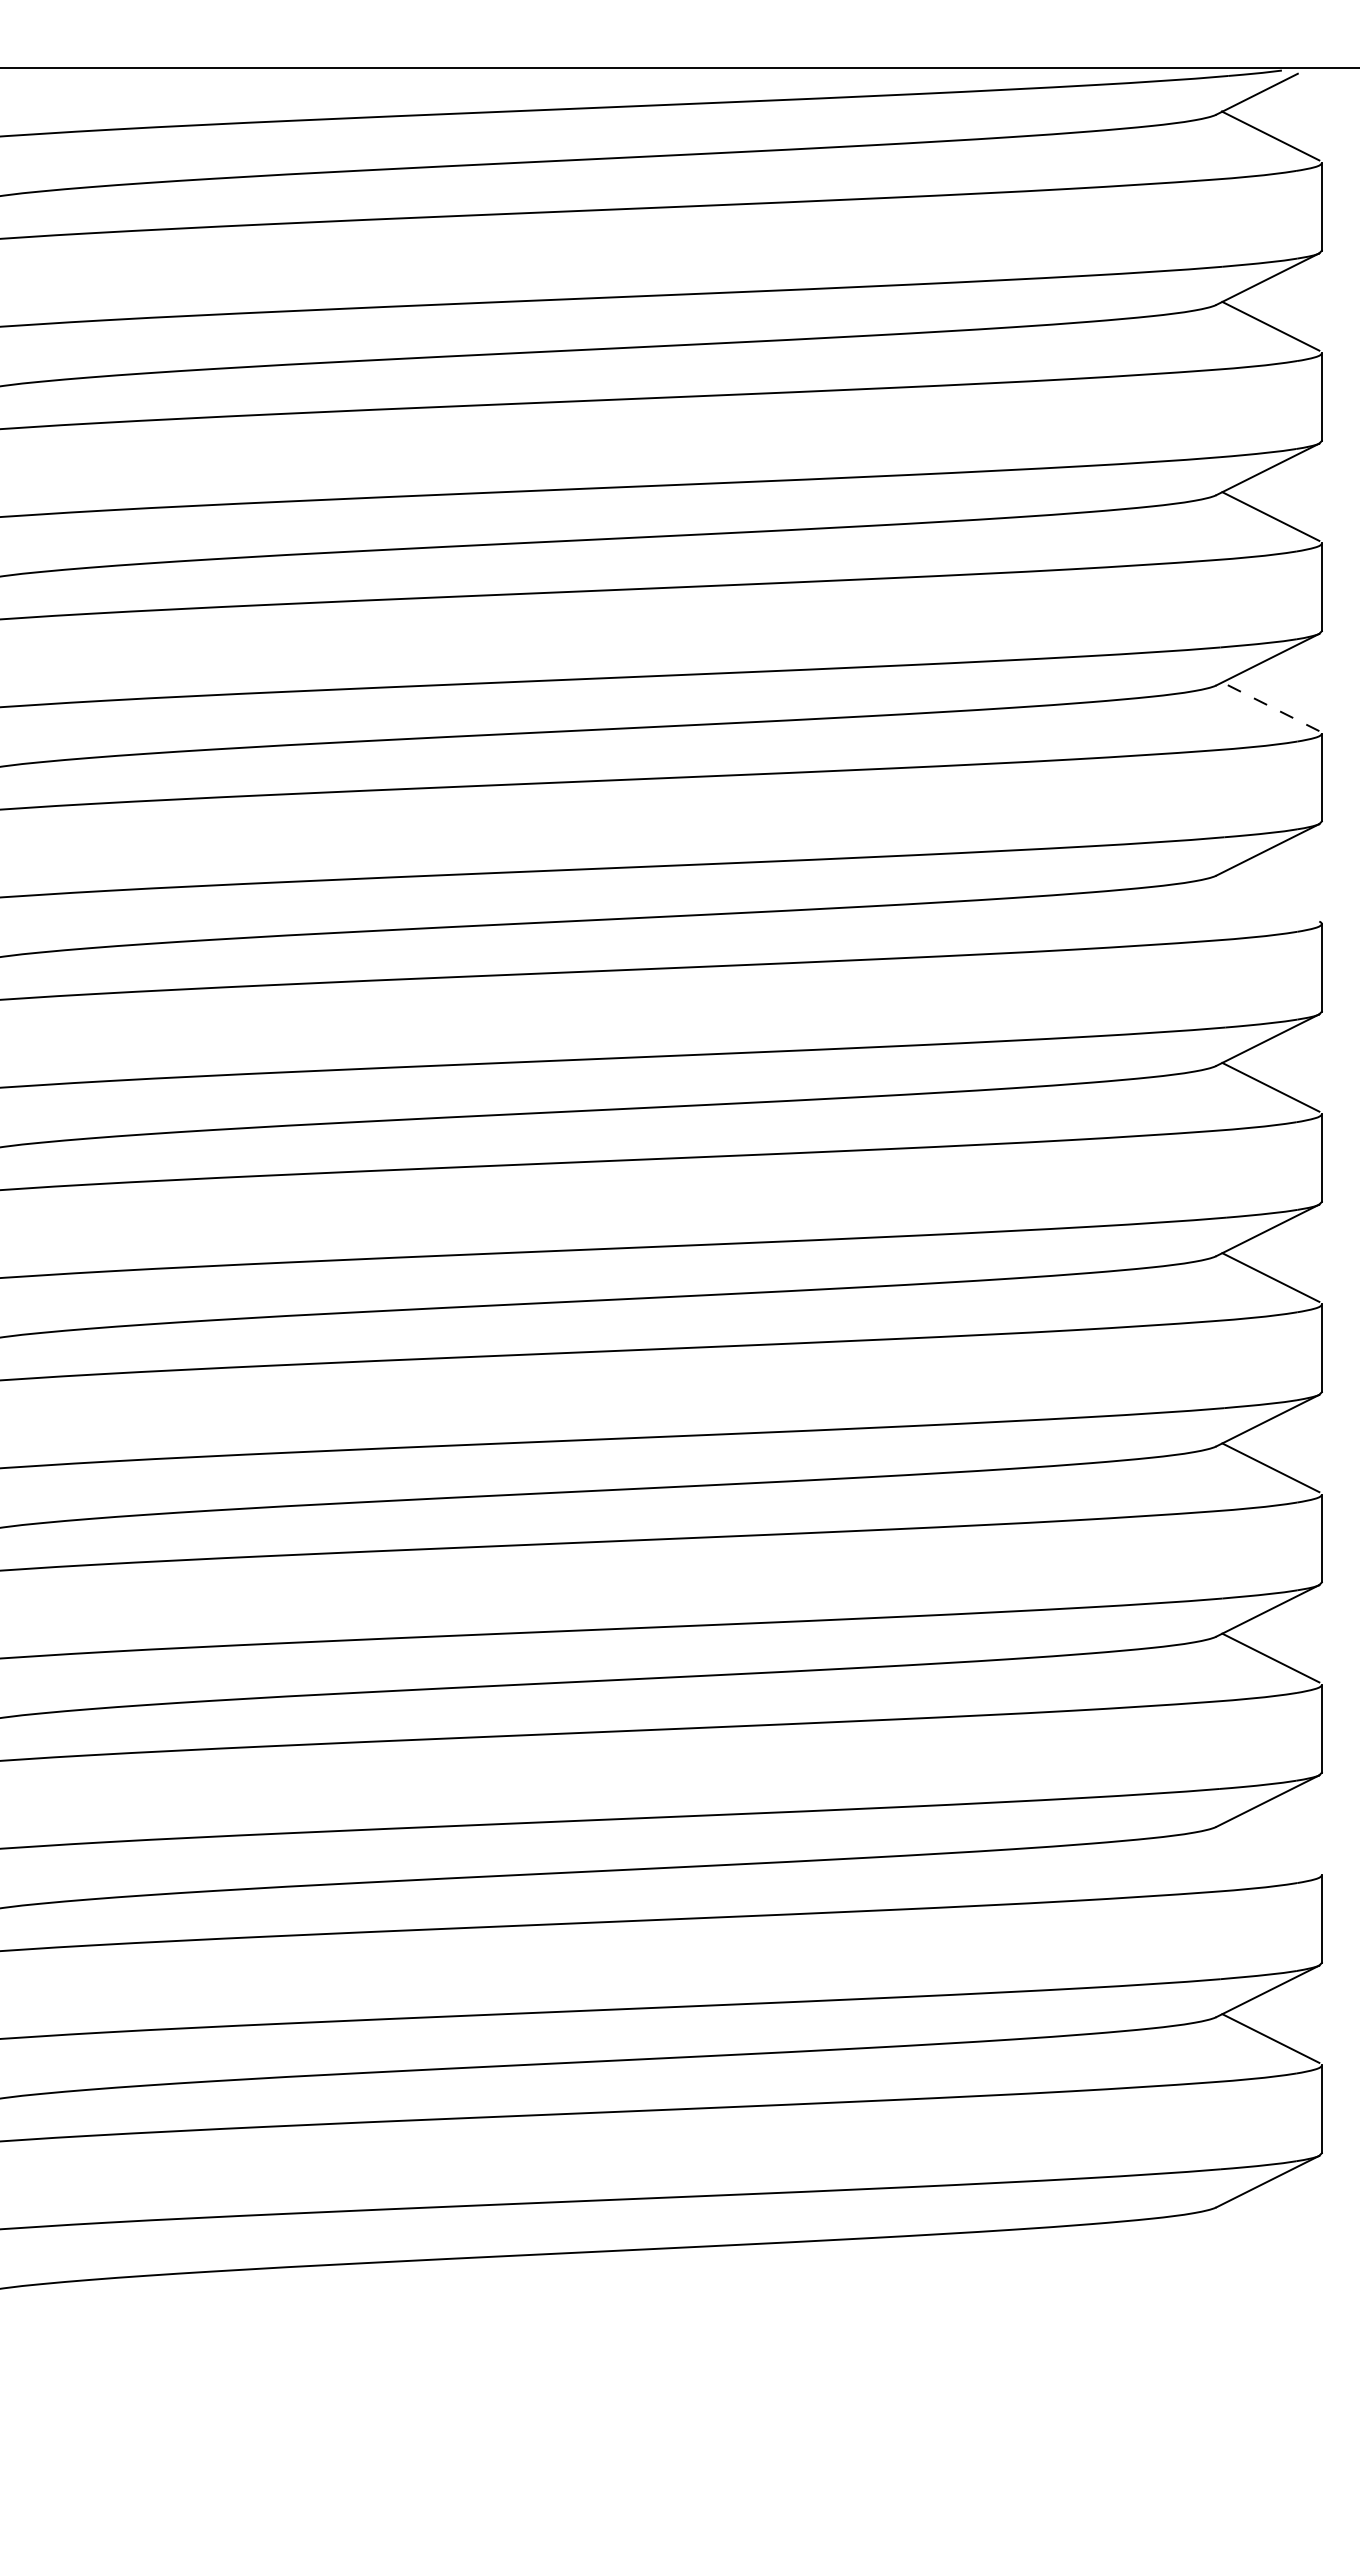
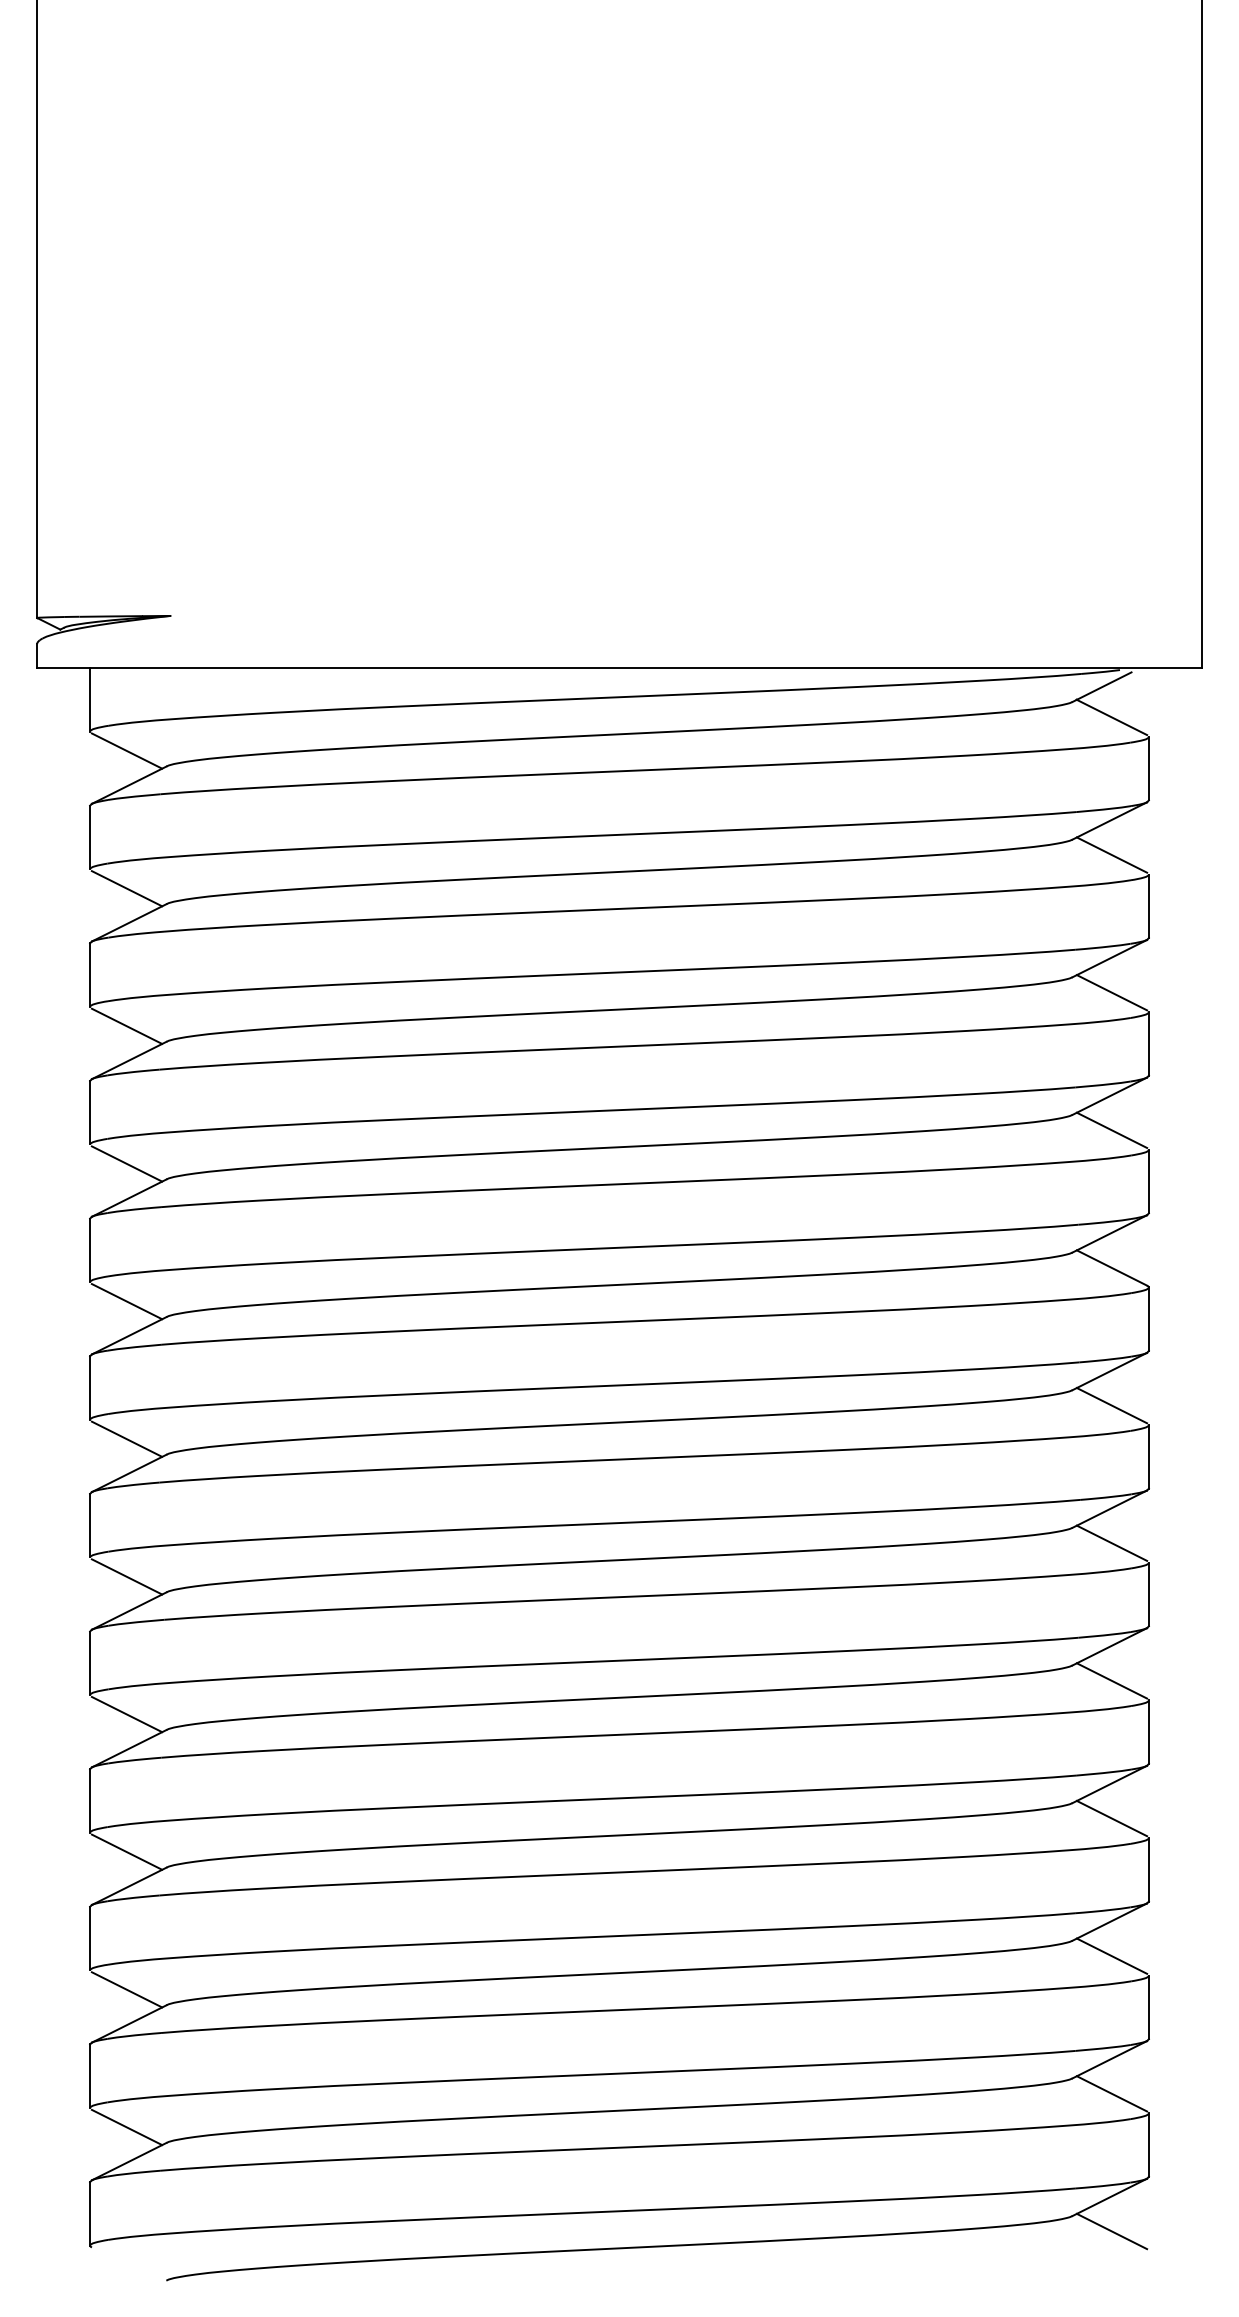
line: (1270, 706) -> (1111, 1130), dashed -> solid
line: (1270, 896) -> (1111, 1267), added
line: (1270, 1847) -> (1111, 1955), added
line: (1270, 2228) -> (1111, 2231), added

